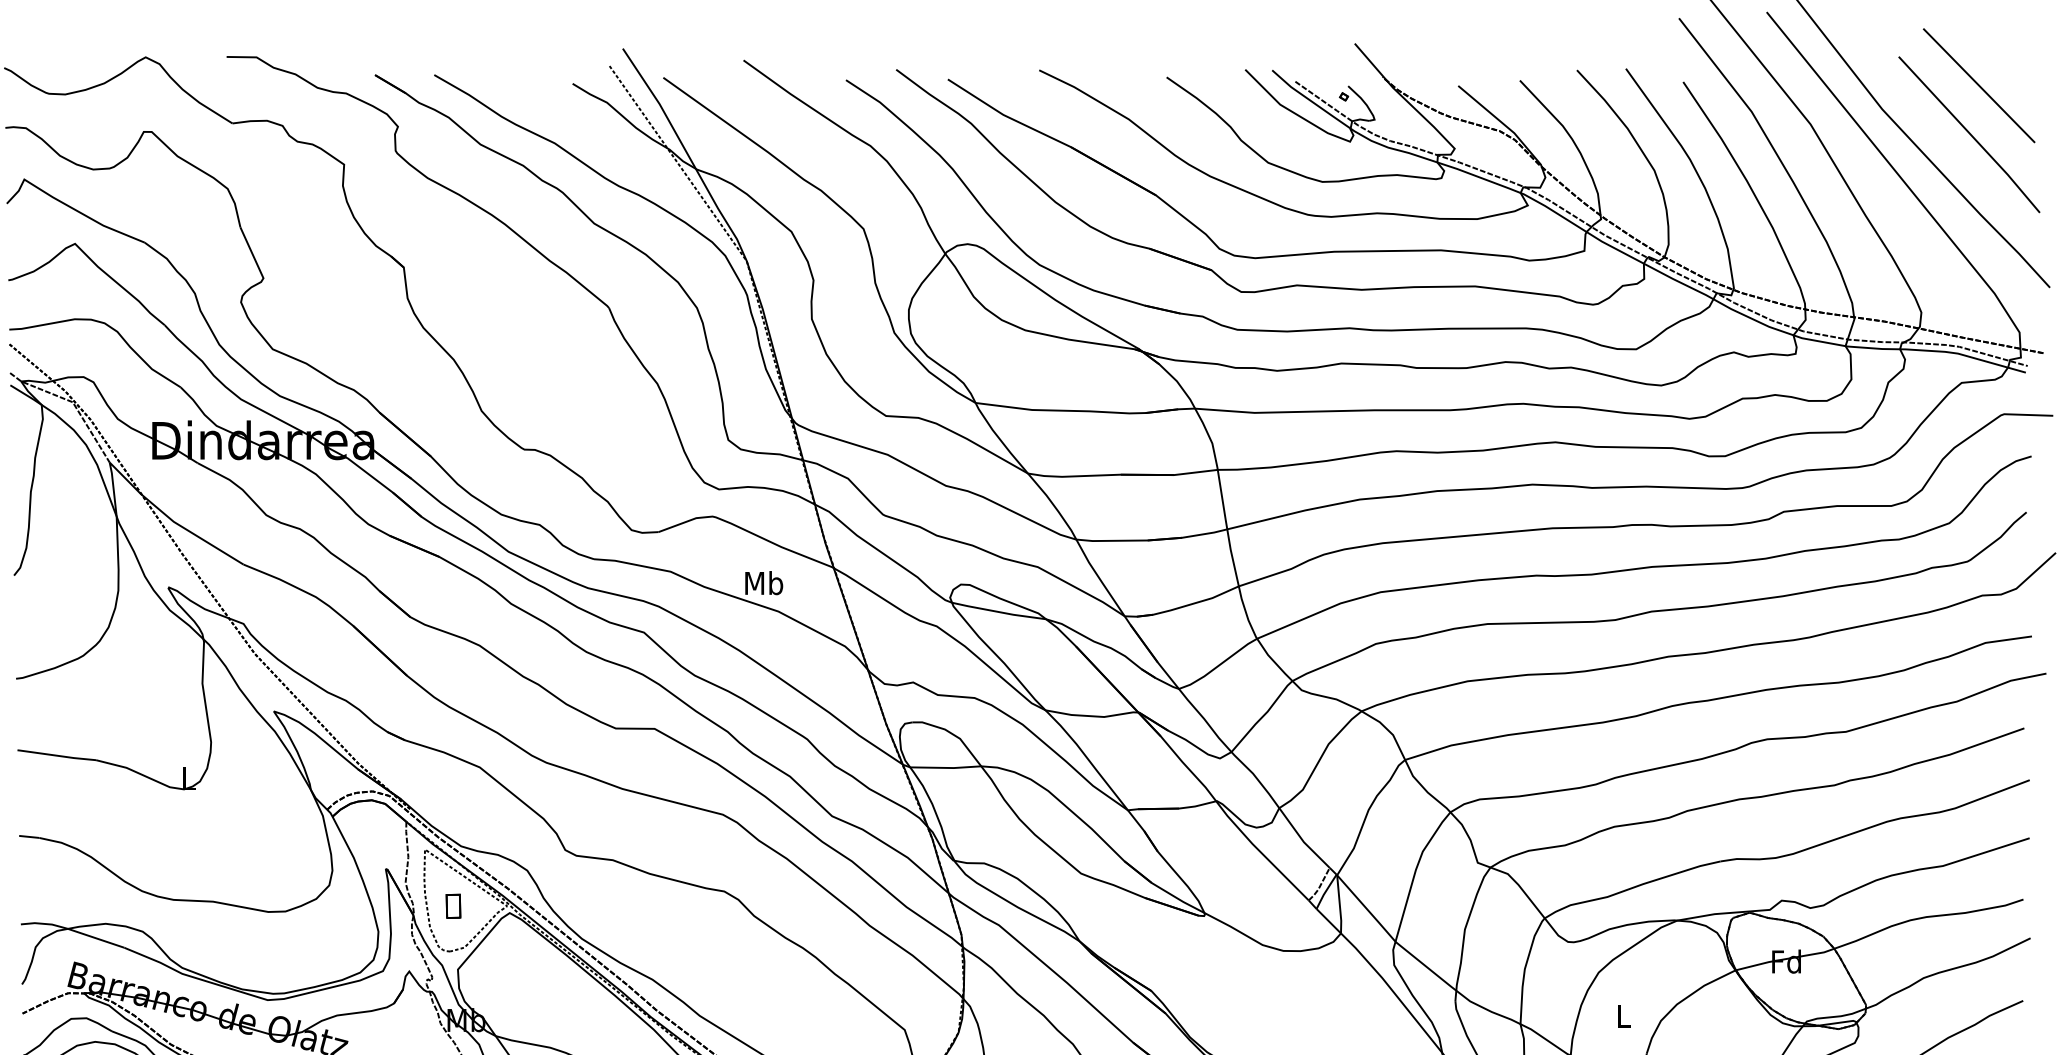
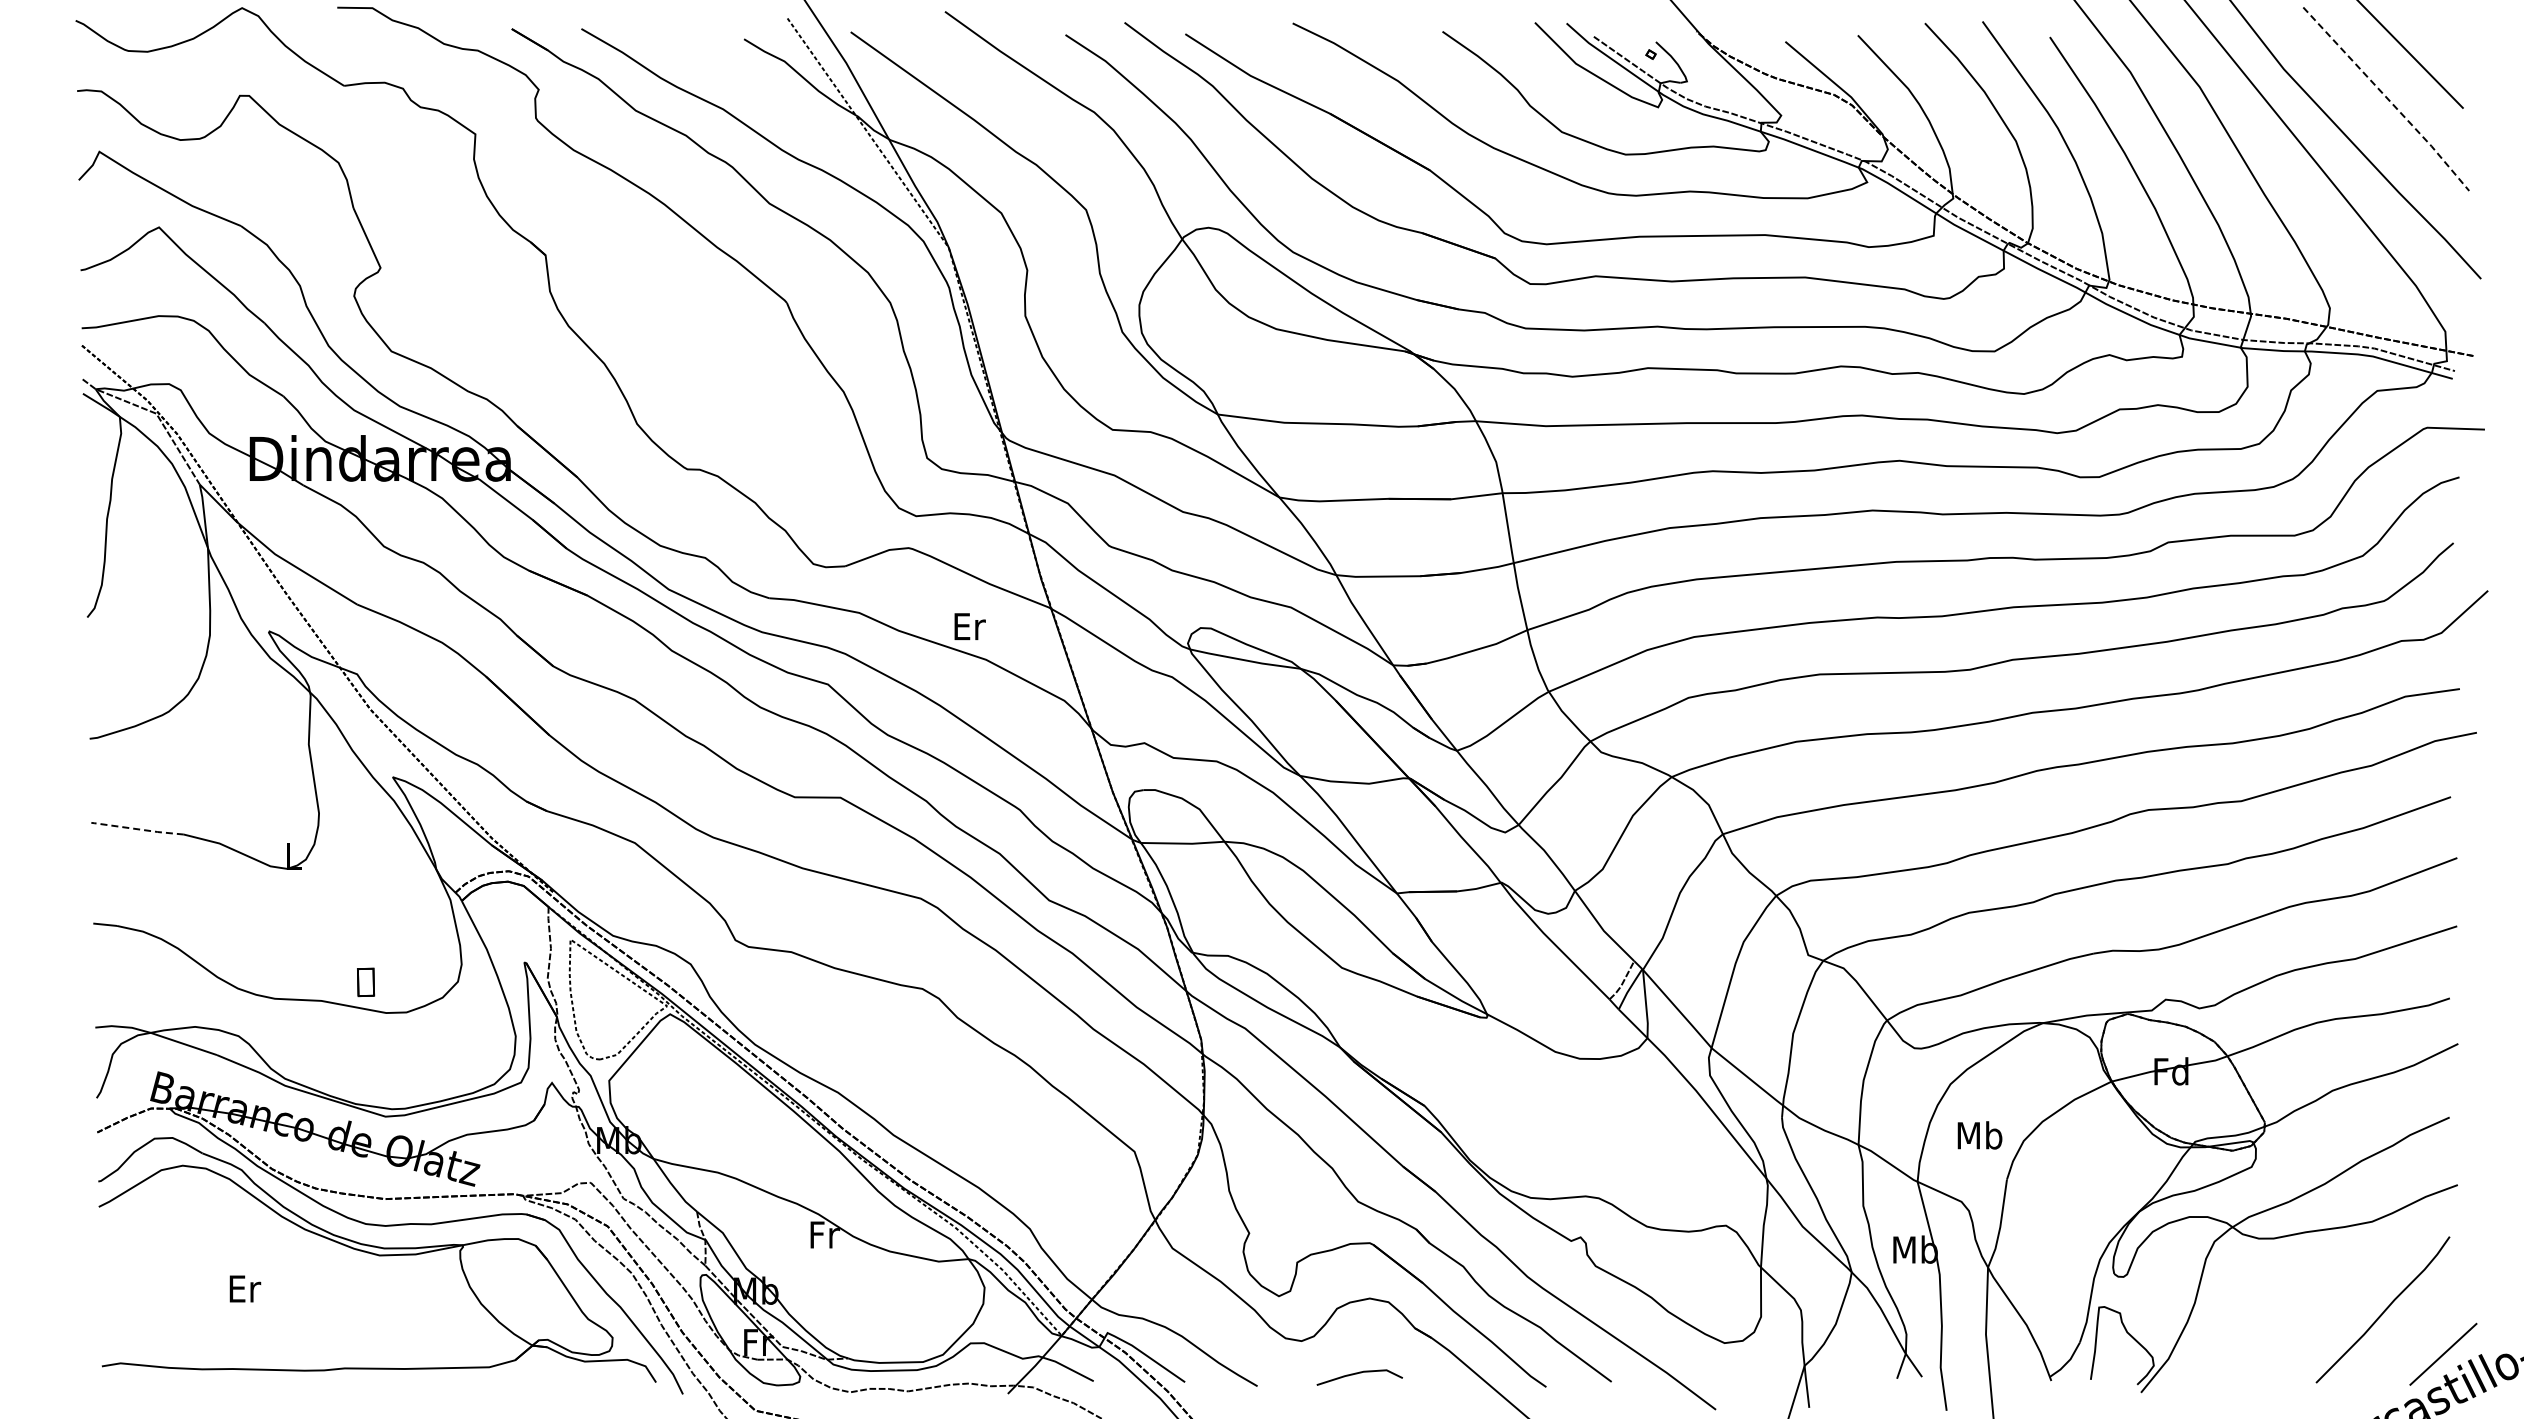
line: (1971, 135) -> (2388, 99), solid -> dashed
text: (764, 583) -> (969, 626), Mb -> Er
line: (56, 755) -> (137, 829), solid -> dashed
part: (453, 906) -> (366, 982), moved
text: (1623, 1016) -> (1979, 1135), L -> Mb

